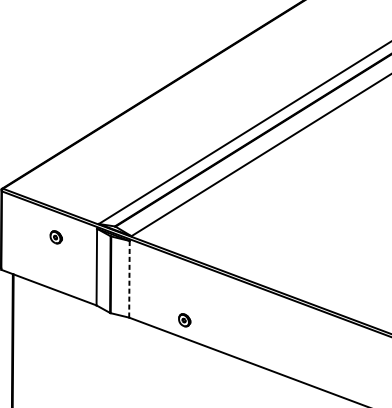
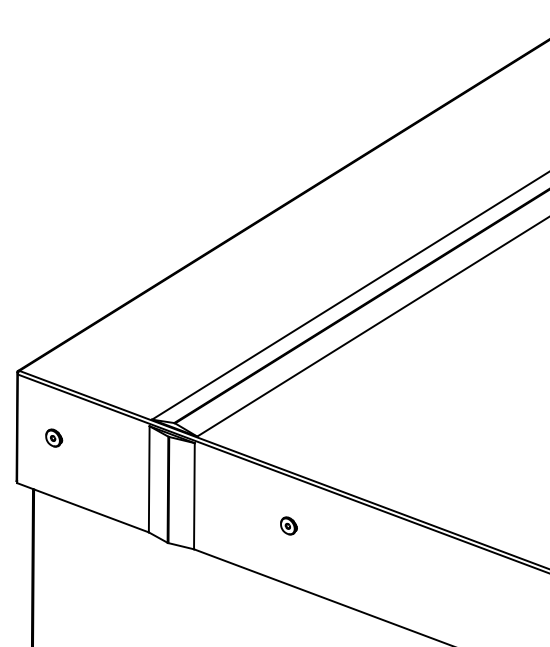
part: (56, 236) -> (54, 437), moved
line: (129, 279) -> (194, 496), dashed -> solid
part: (184, 319) -> (288, 525), moved

